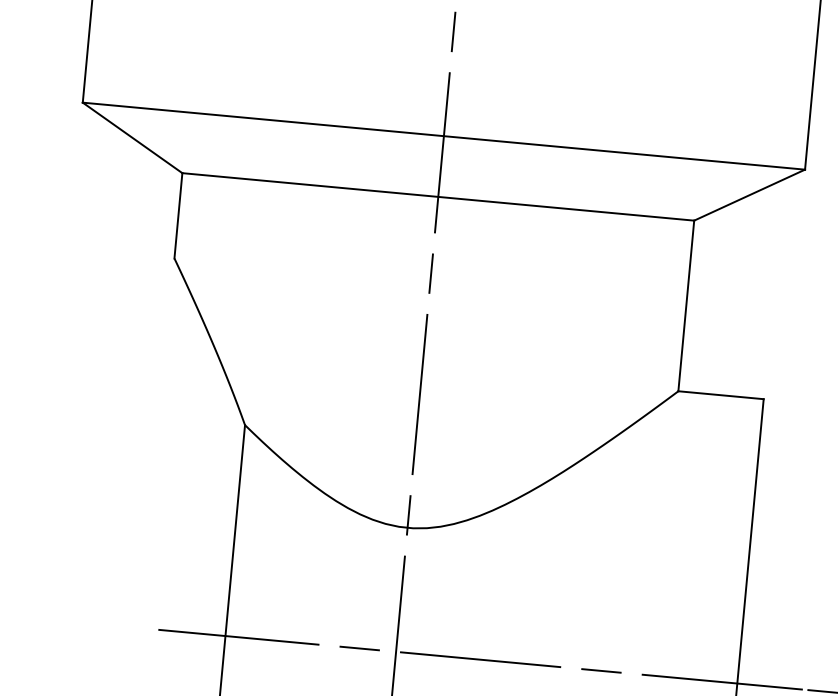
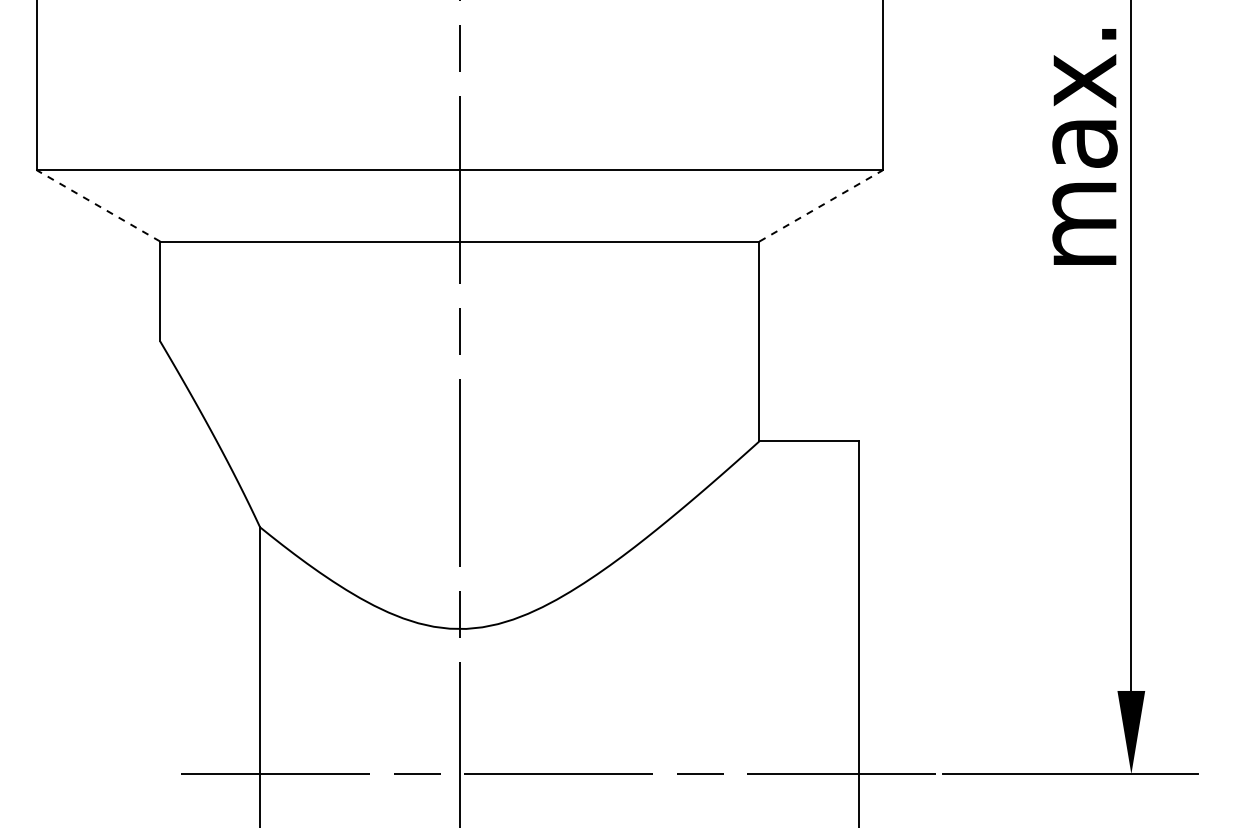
line: (132, 137) -> (98, 205), solid -> dashed
line: (750, 194) -> (821, 205), solid -> dashed

